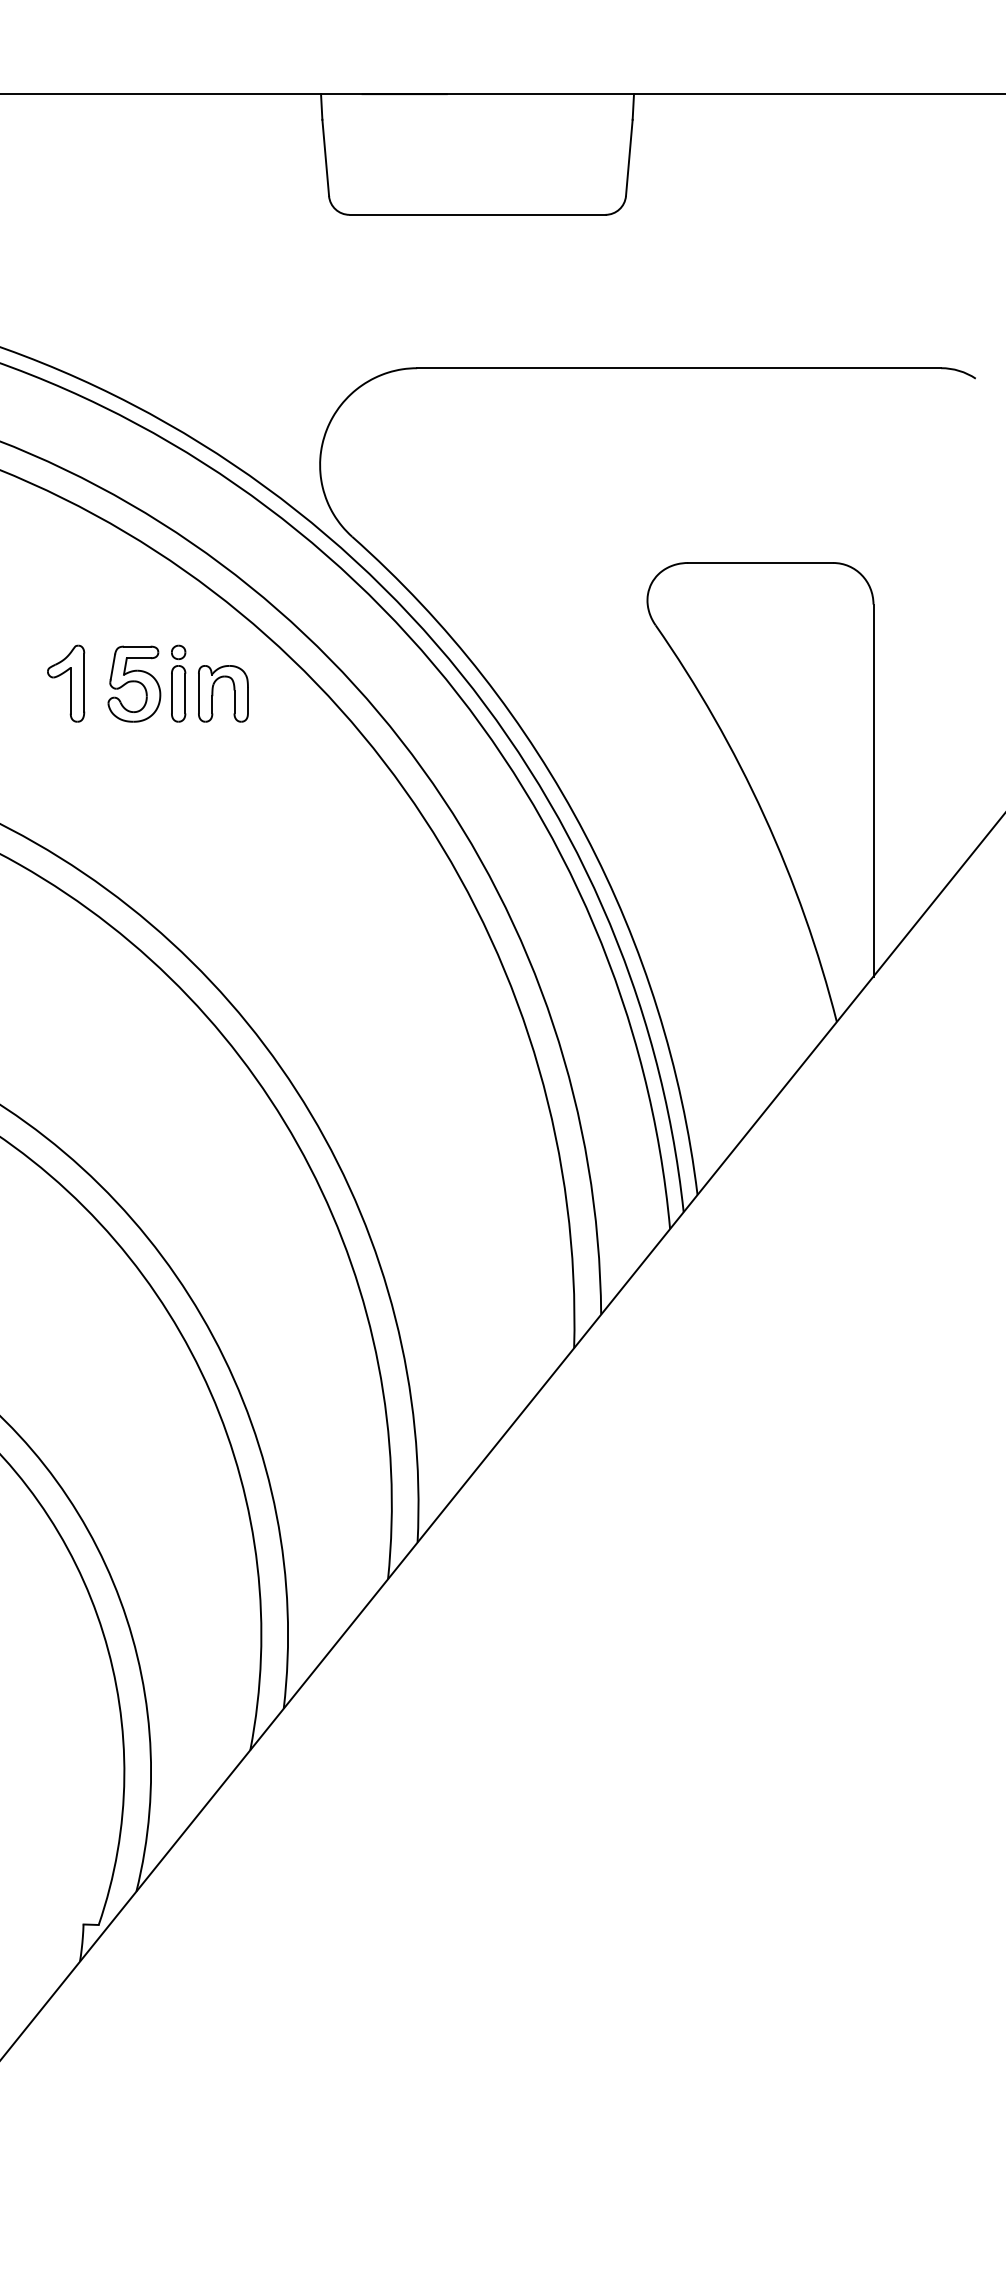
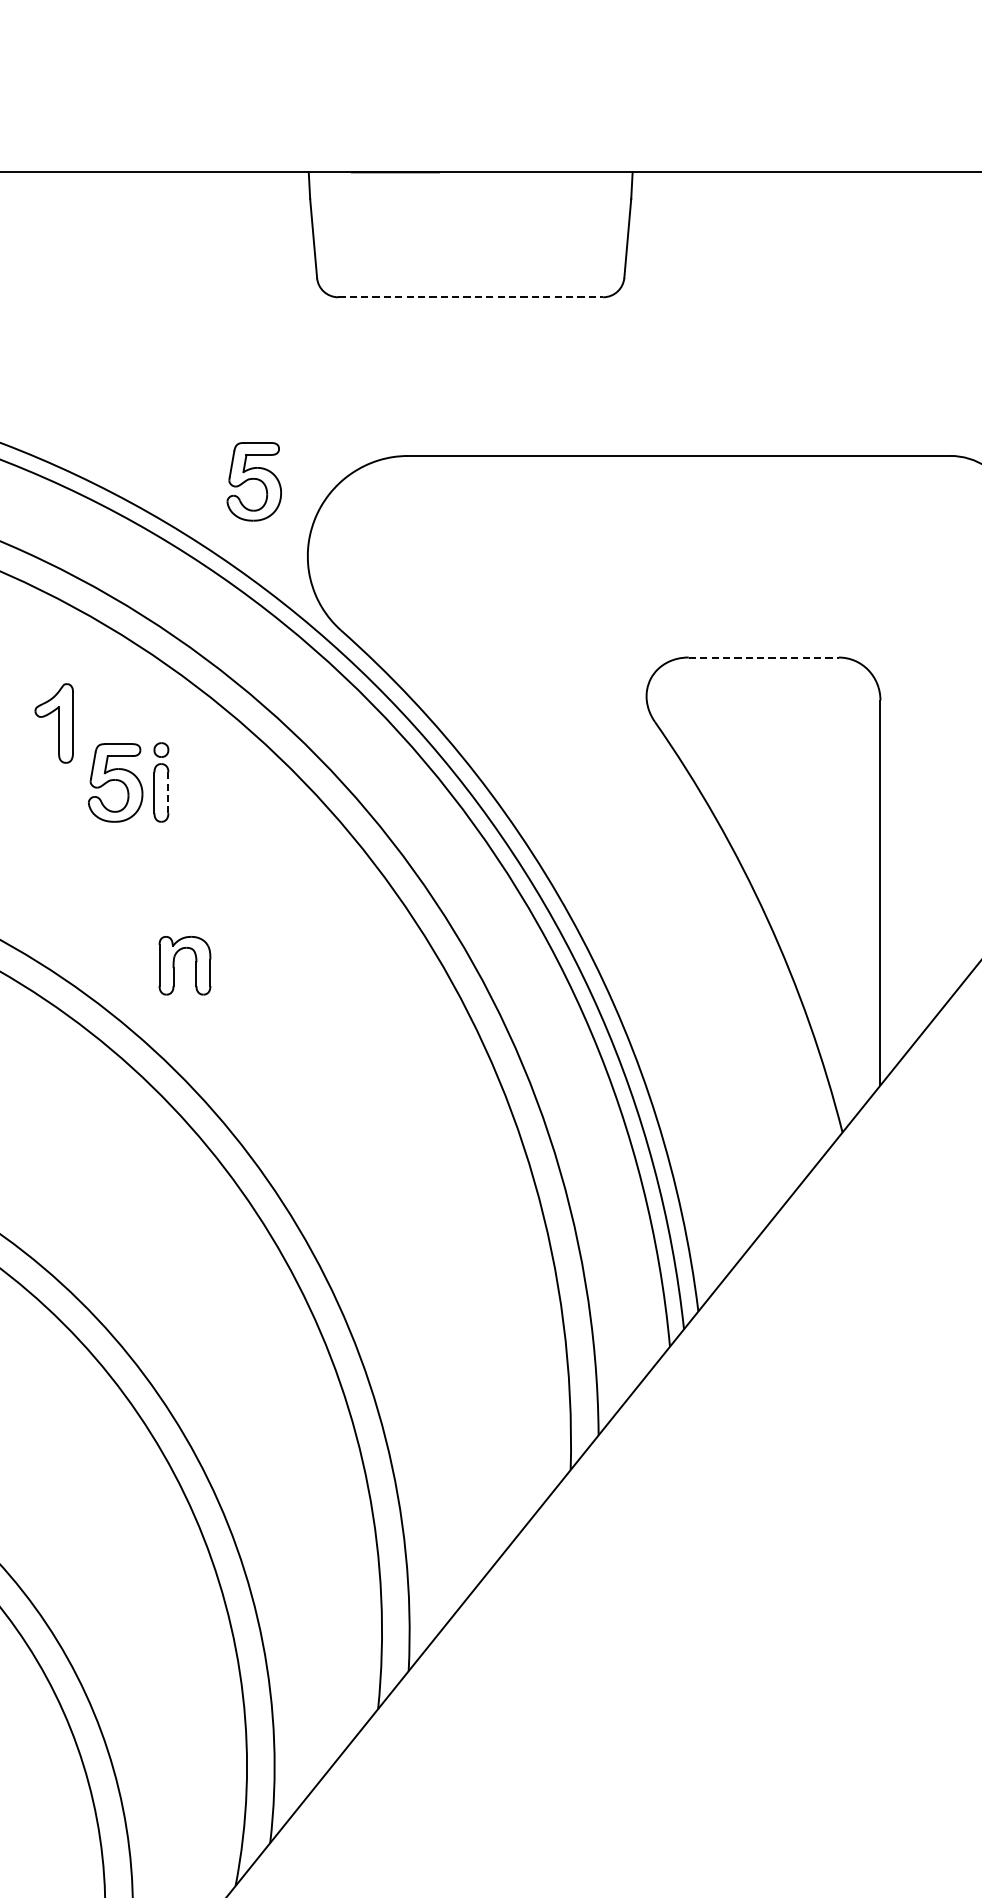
line: (478, 214) -> (471, 296), solid -> dashed
part: (268, 392) -> (254, 481), added
line: (761, 562) -> (764, 657), solid -> dashed
part: (66, 683) -> (54, 723), moved
line: (185, 693) -> (168, 792), solid -> dashed
part: (213, 693) -> (174, 965), moved

